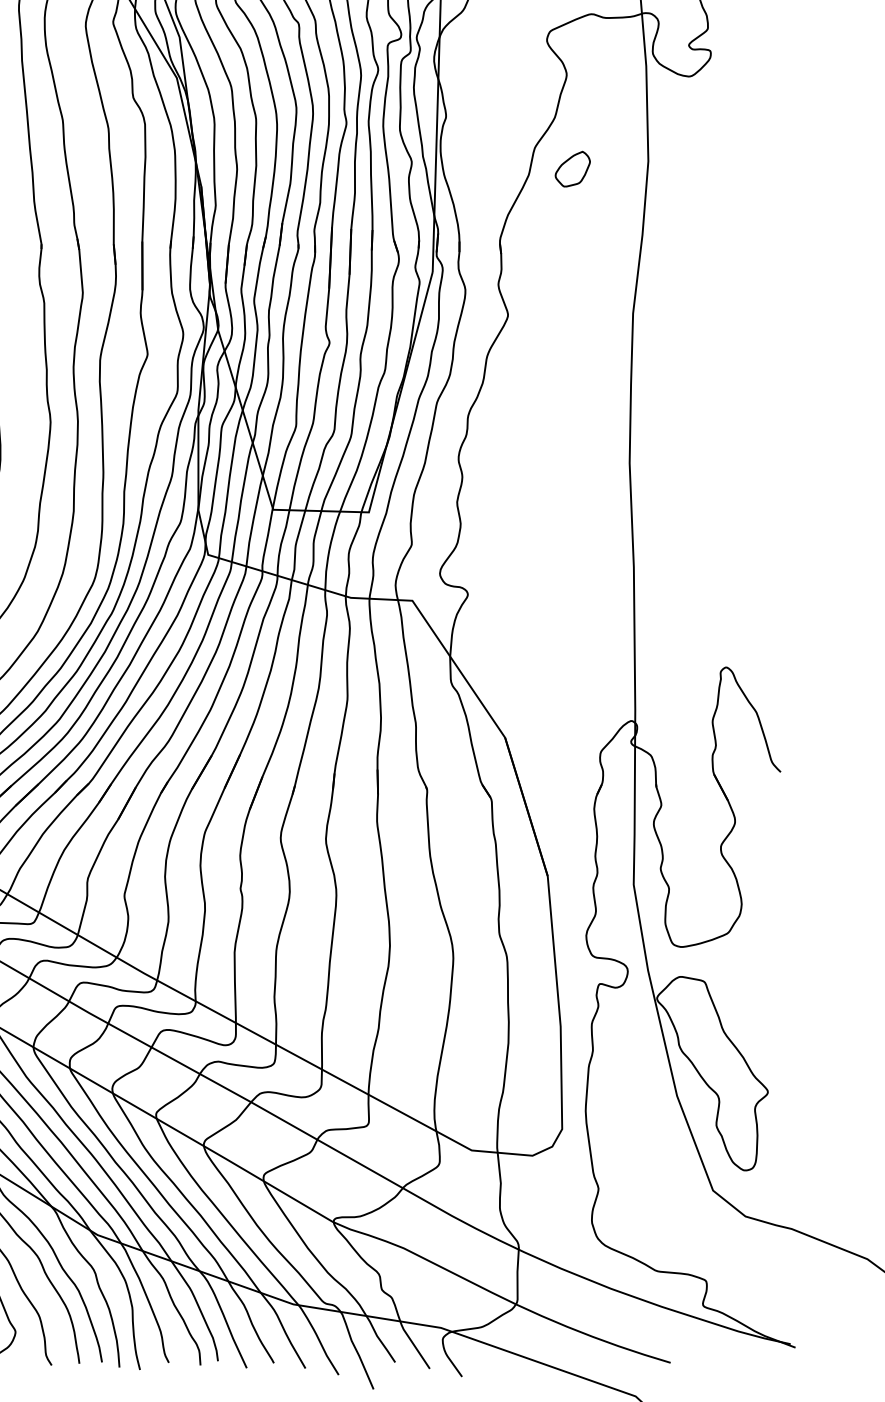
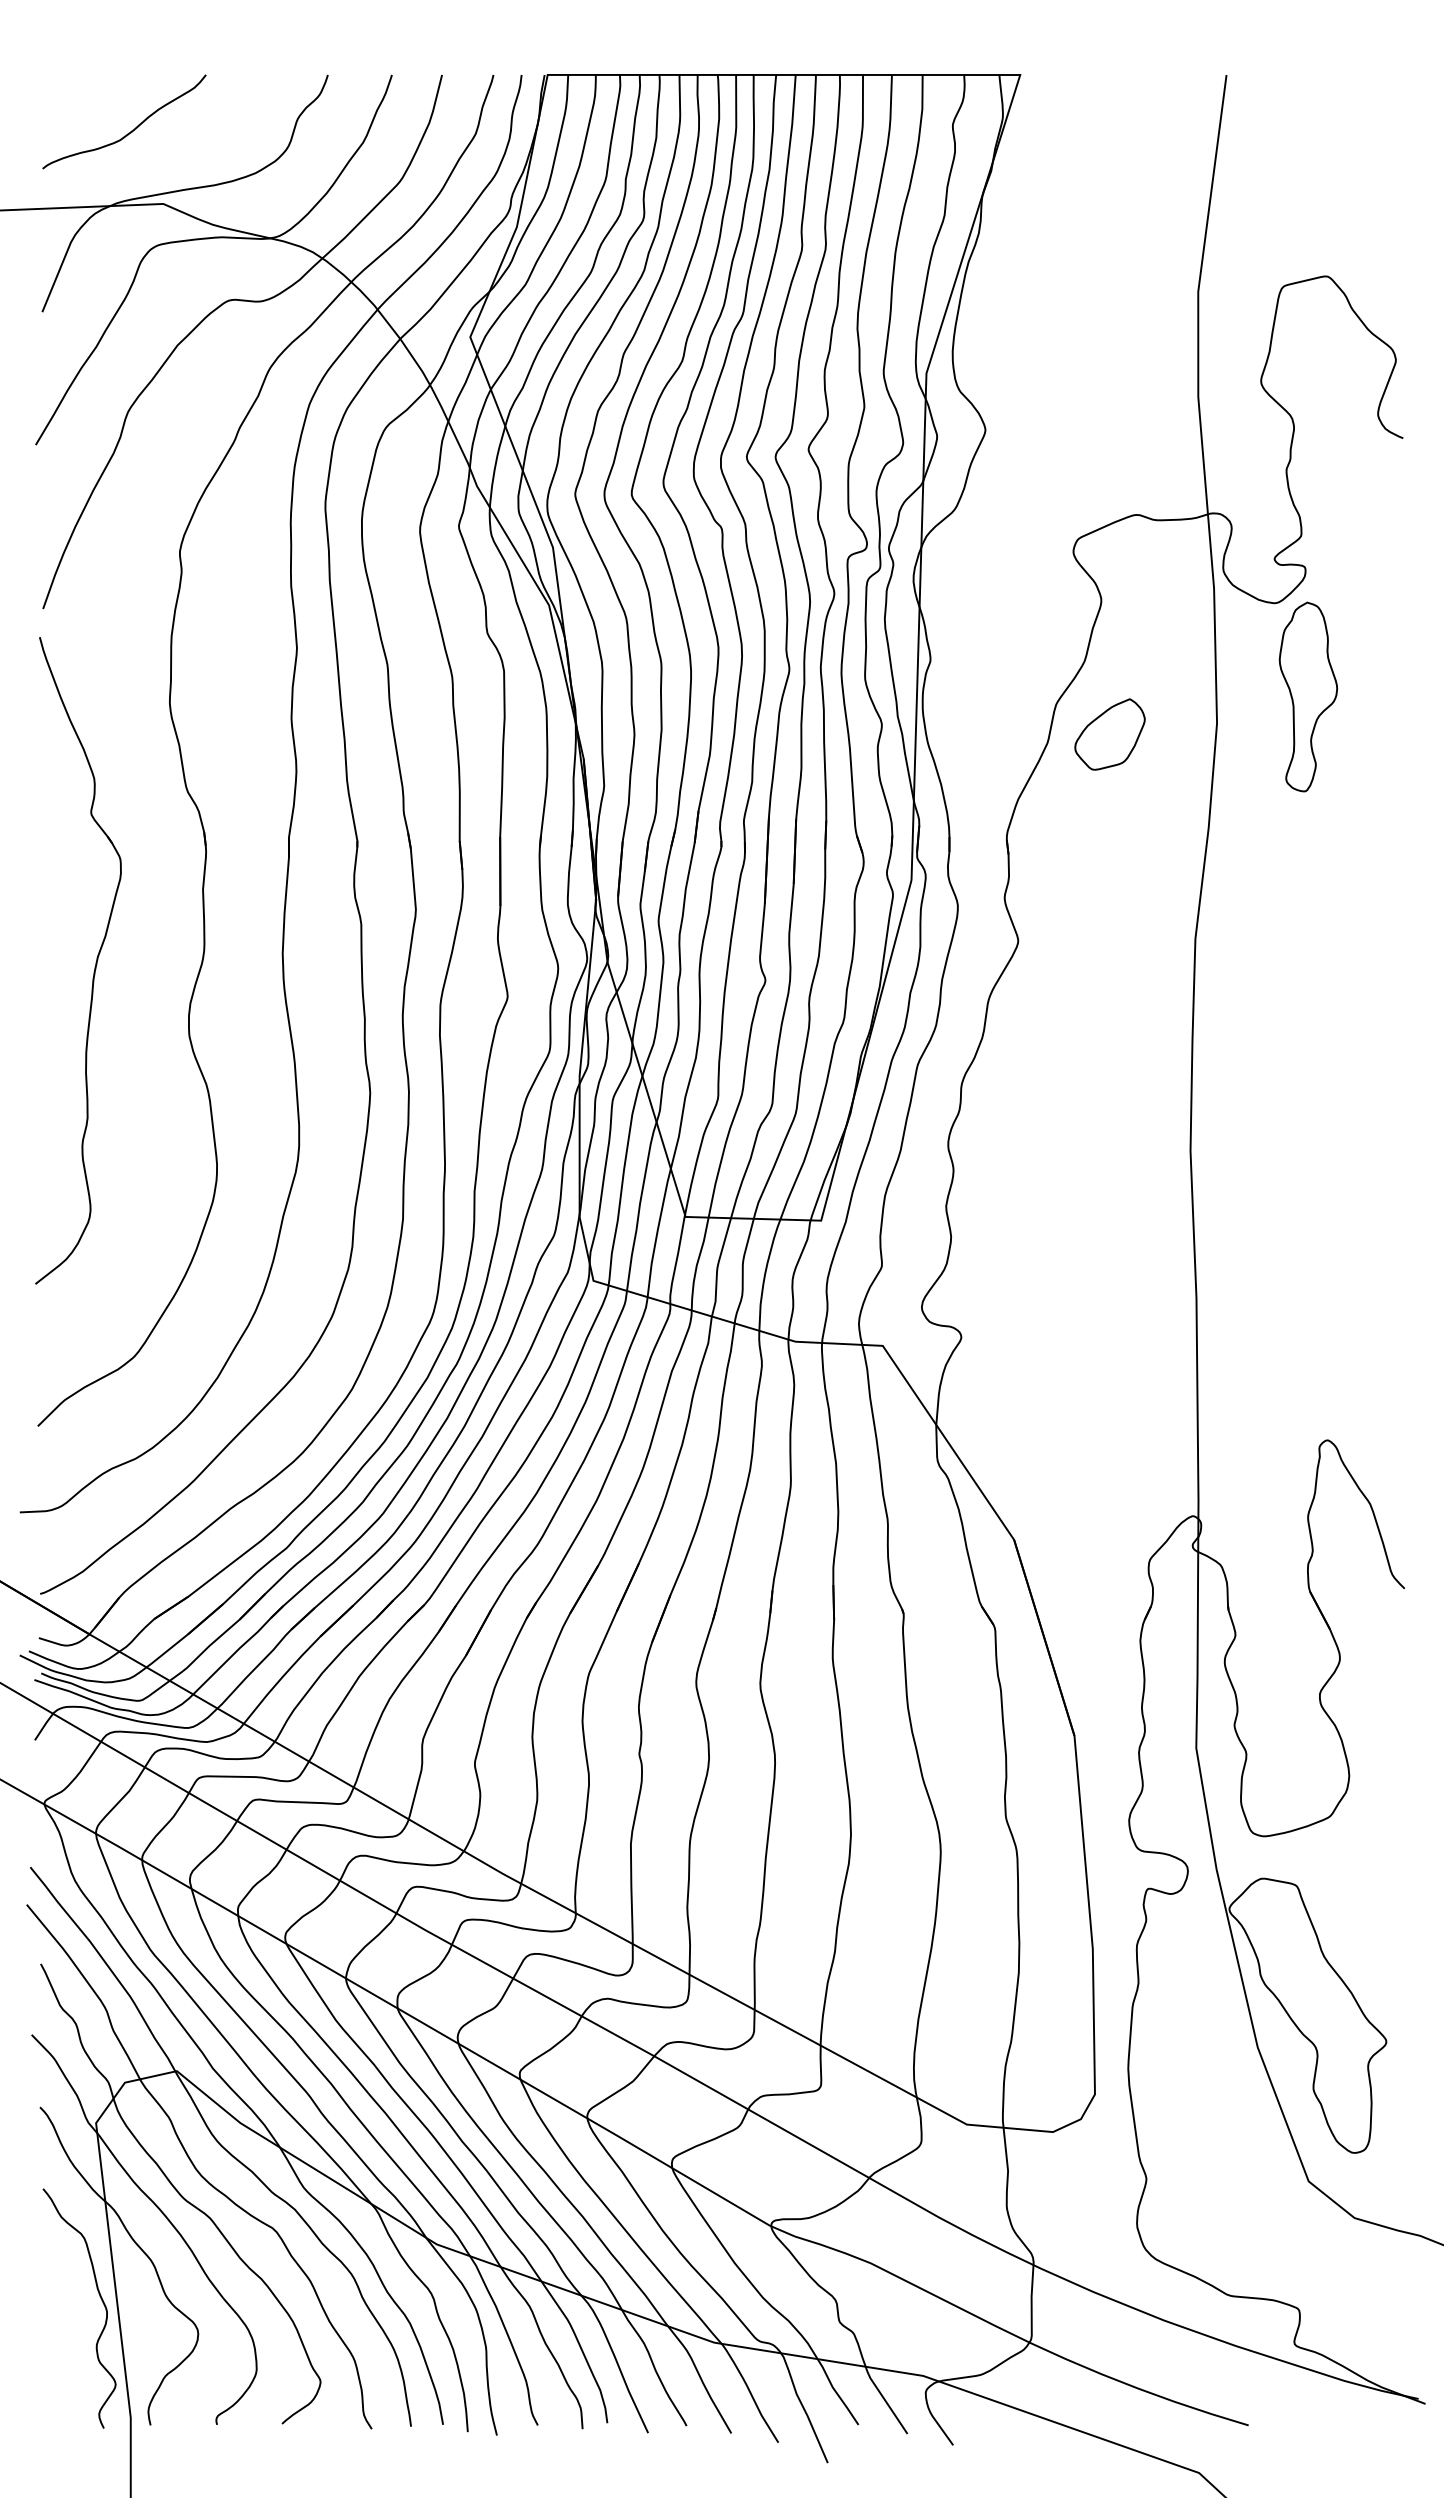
part: (712, 142) -> (1308, 696), added
part: (572, 169) -> (1109, 734), size x1.43

